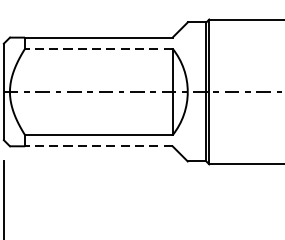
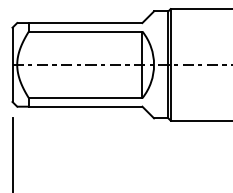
line: (98, 48) -> (85, 31), dashed -> solid
line: (98, 146) -> (85, 106), dashed -> solid

